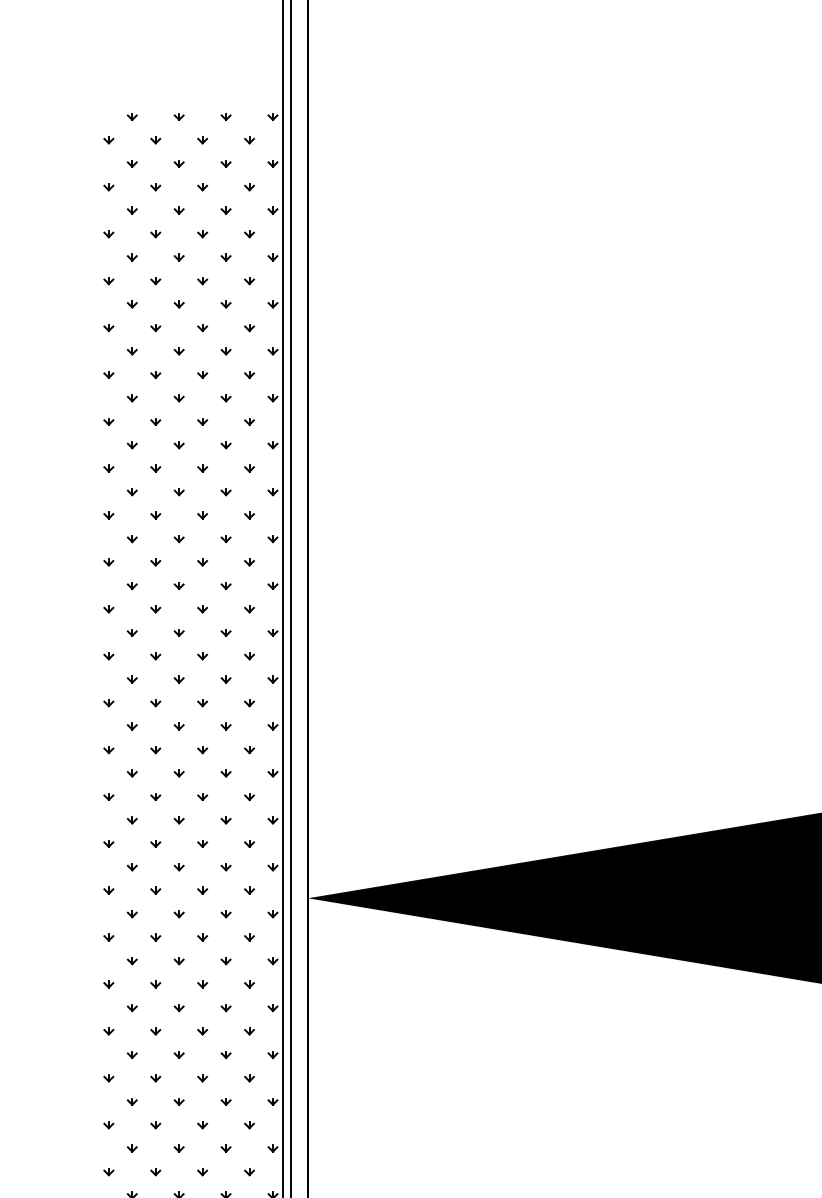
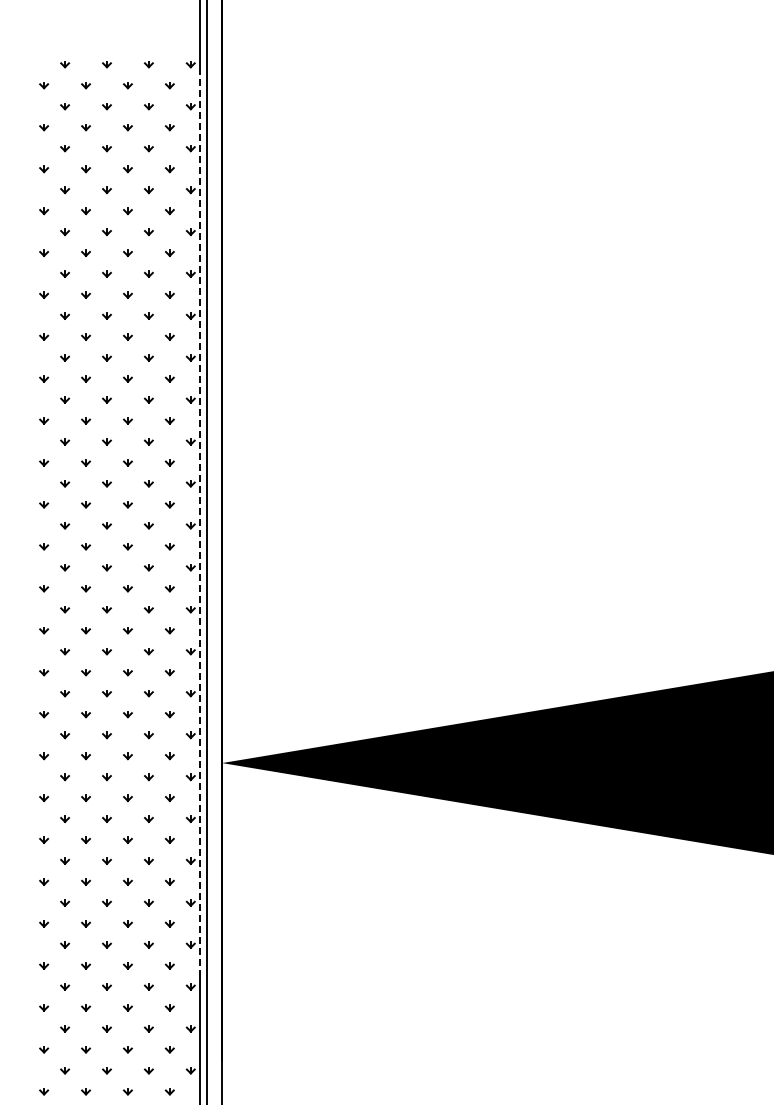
line: (282, 631) -> (199, 524), solid -> dashed

